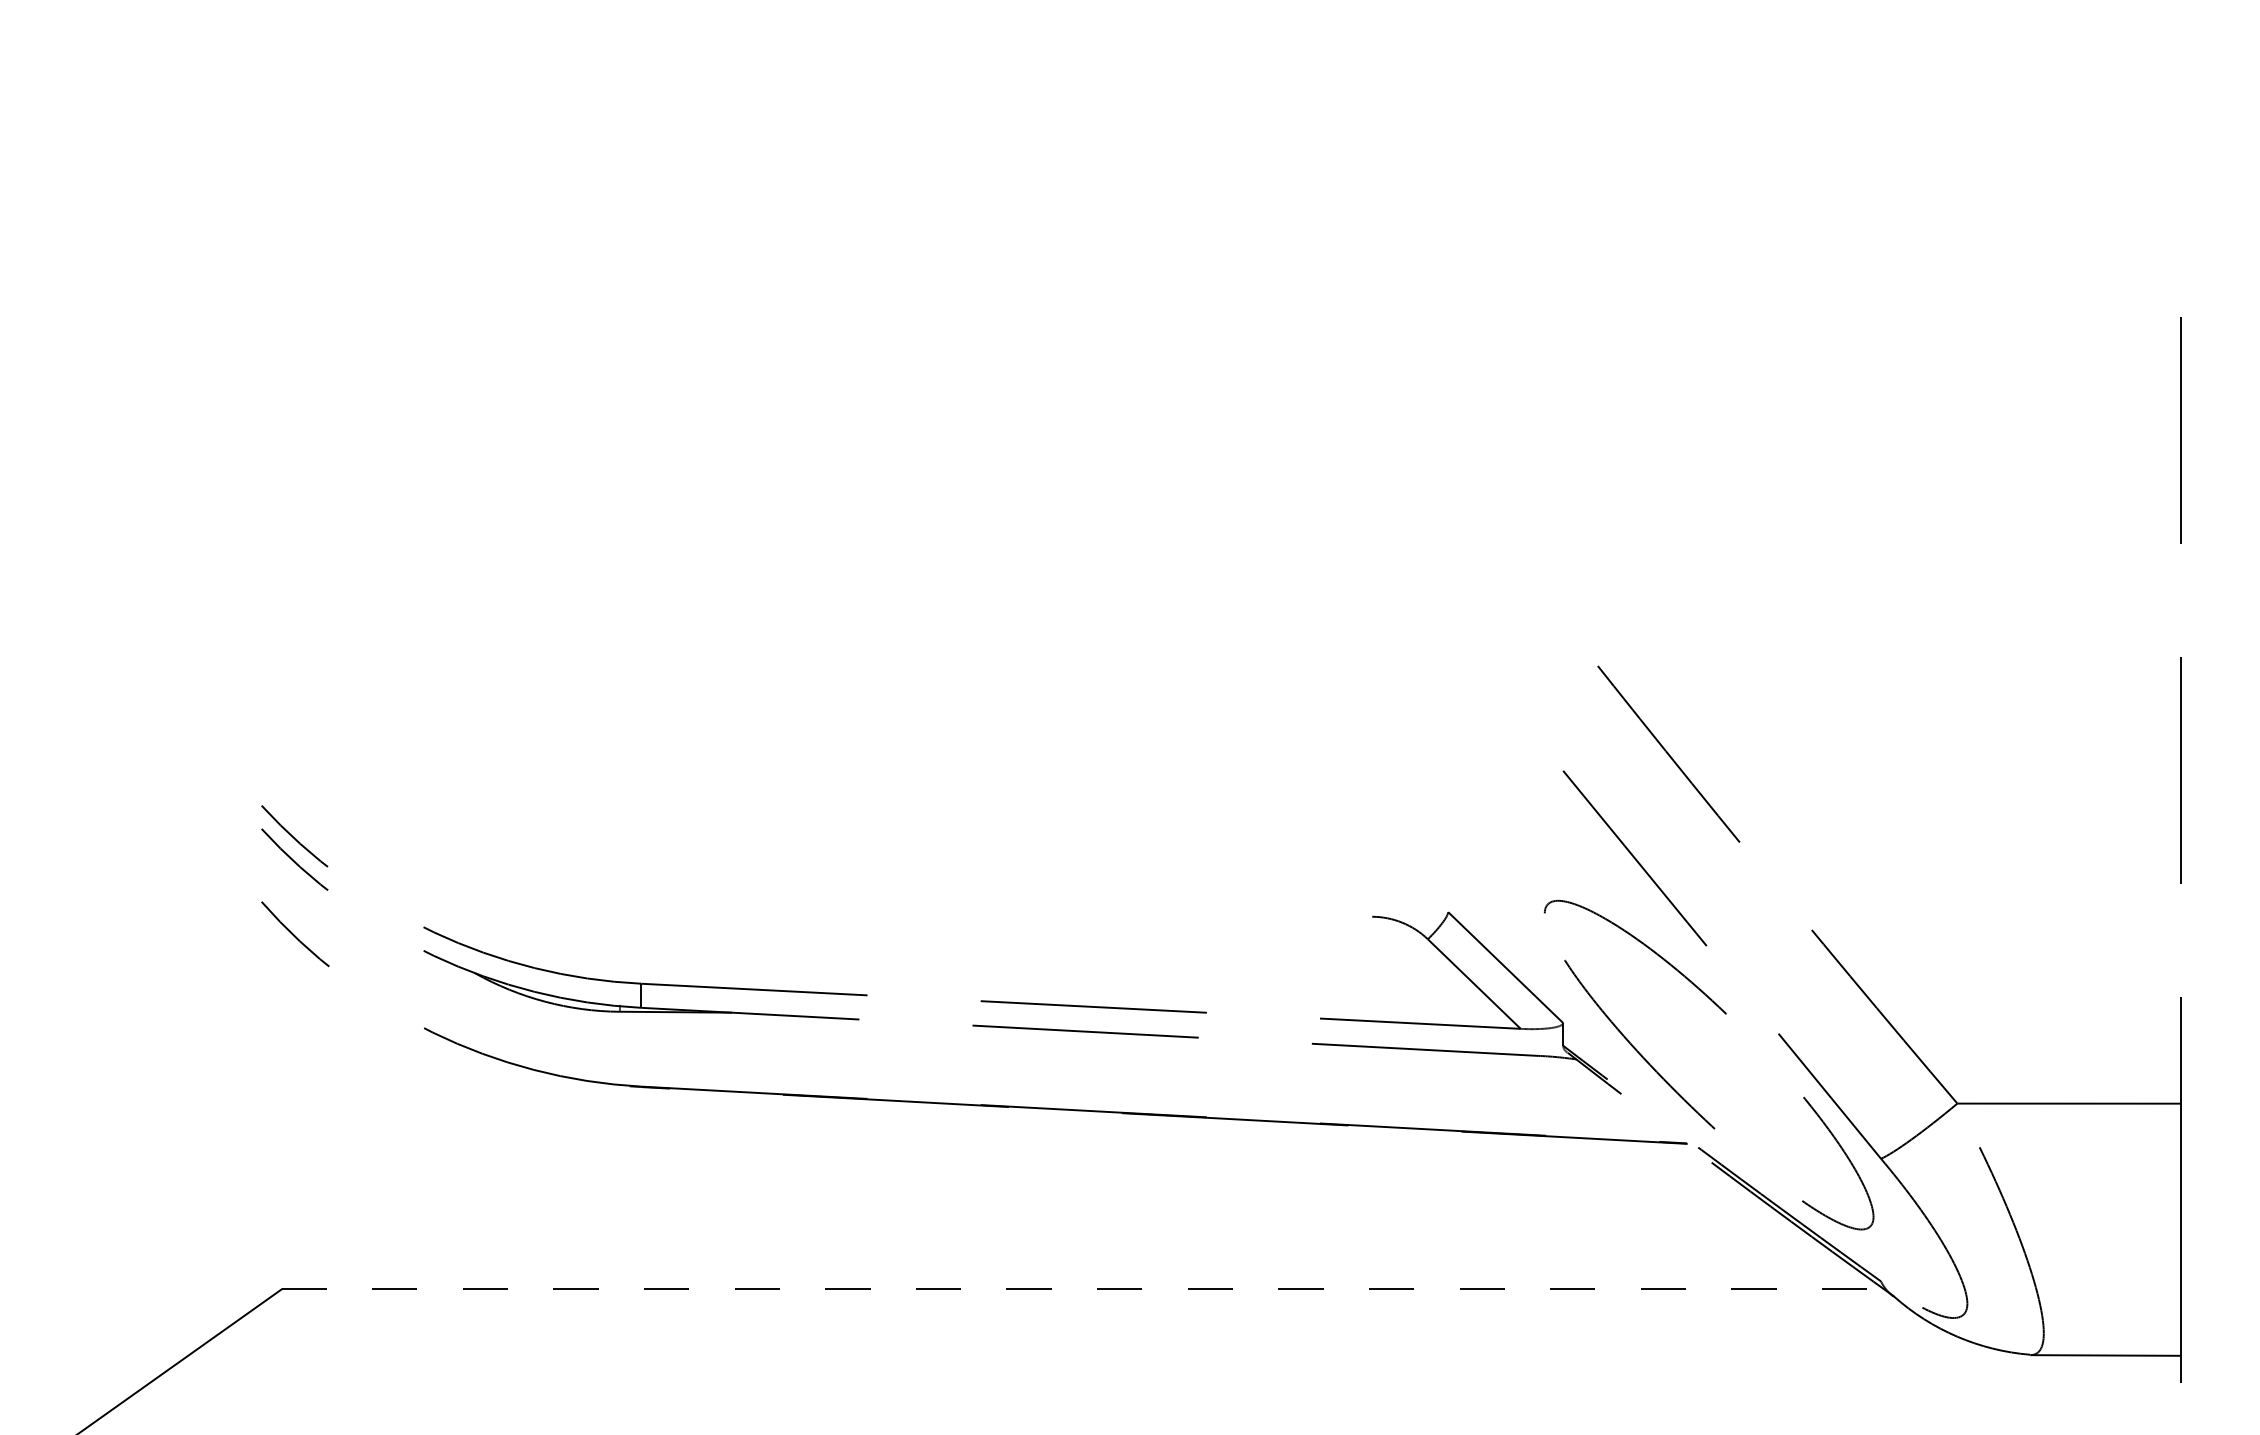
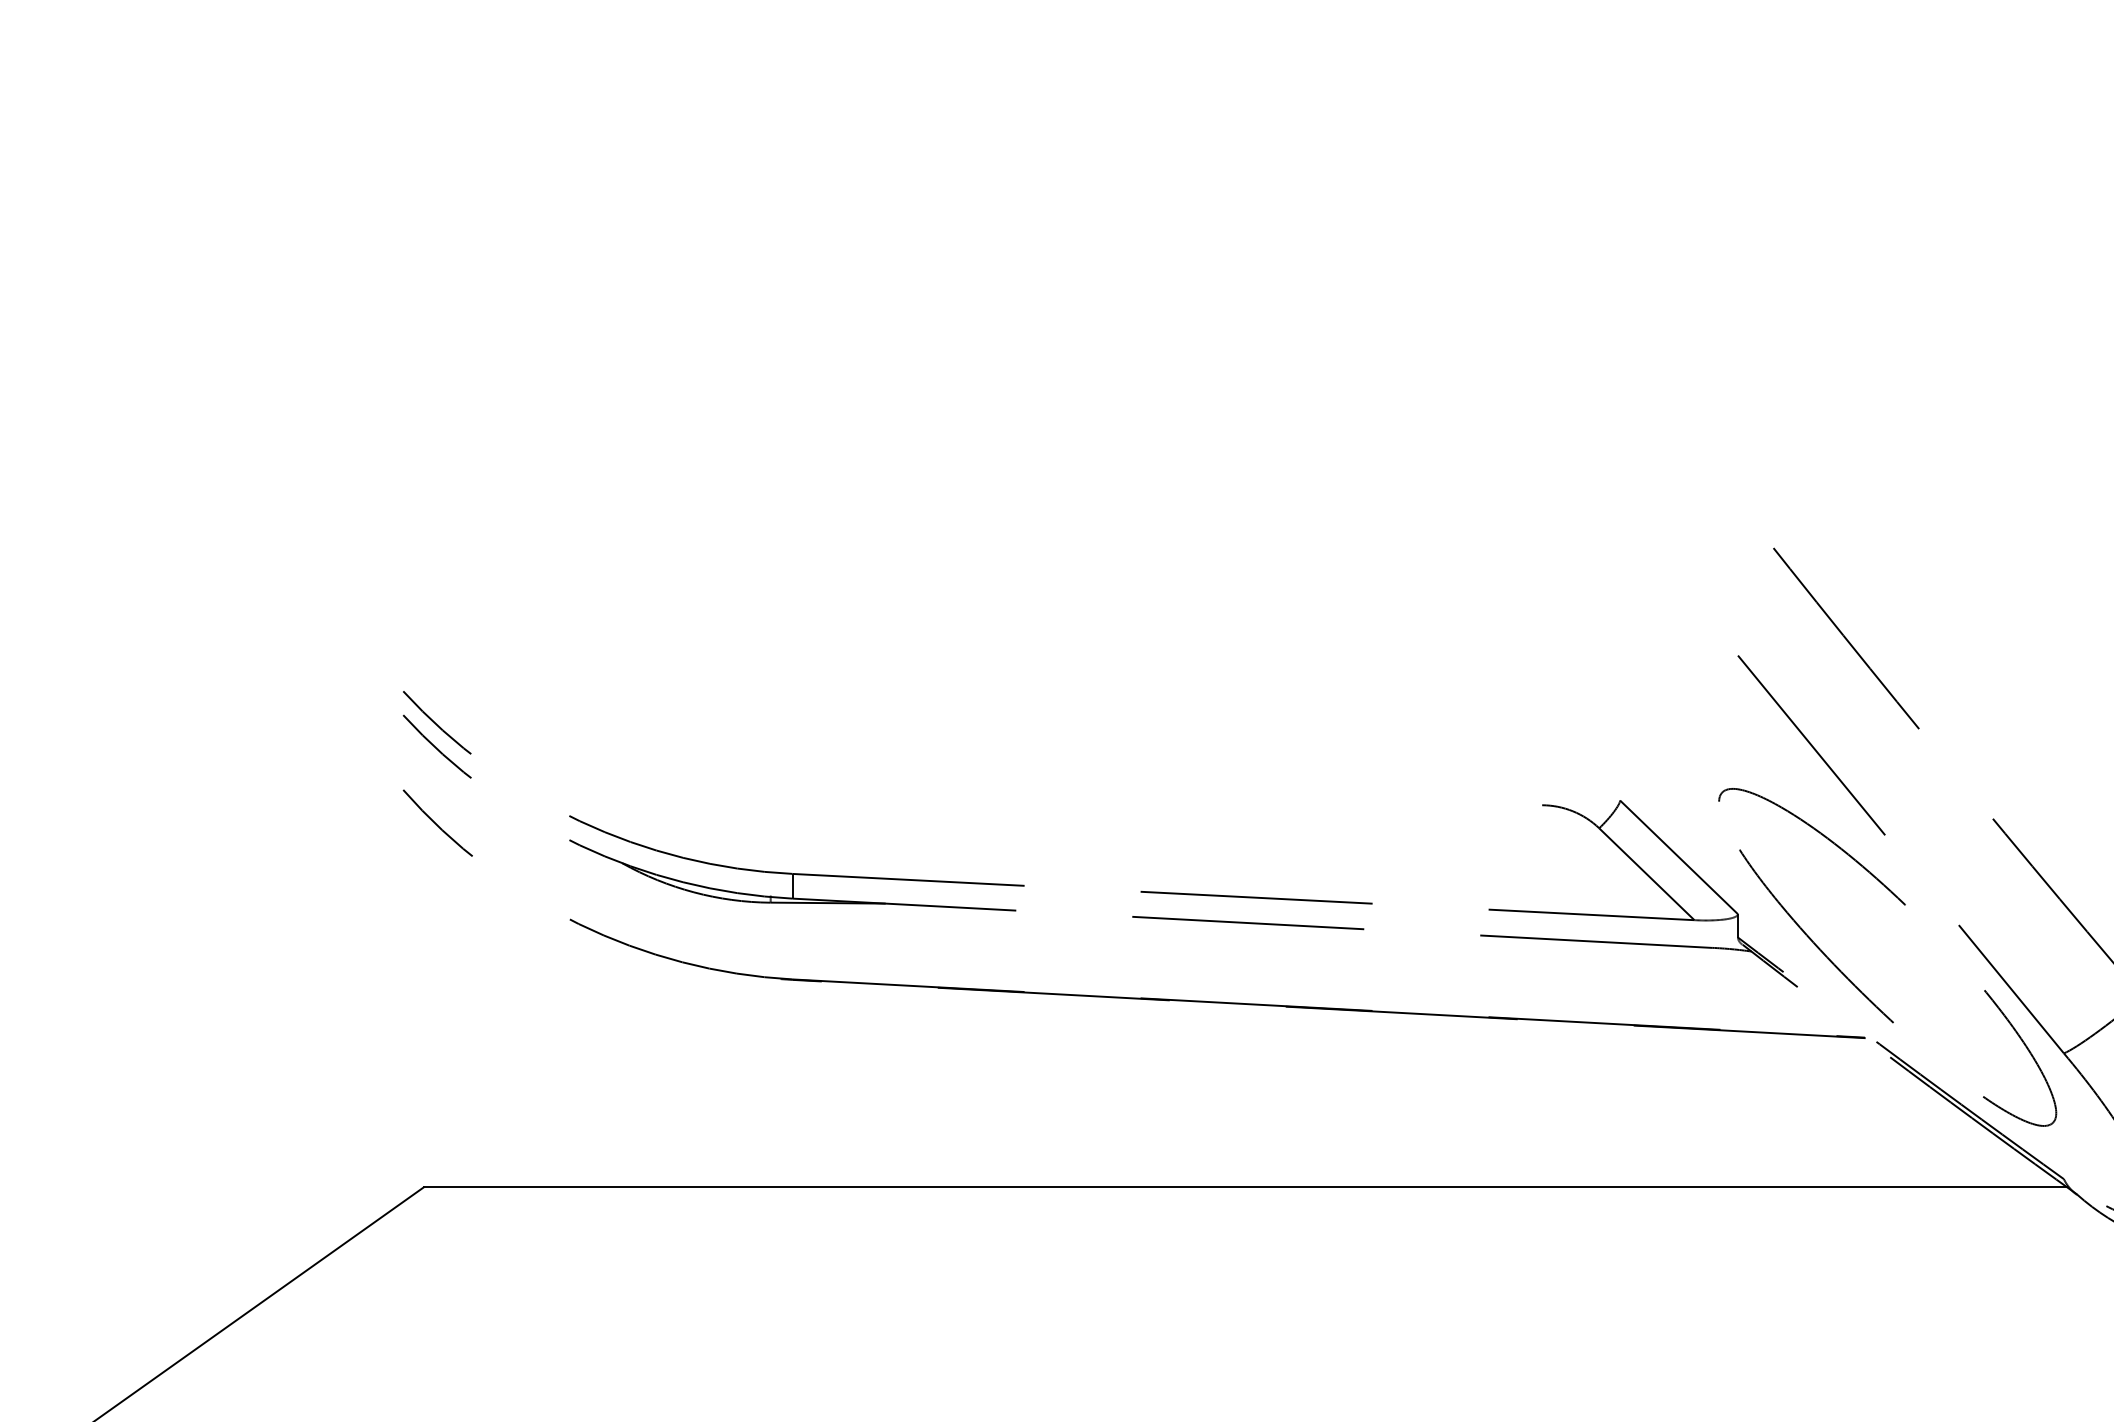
line: (1083, 1289) -> (1246, 1187), dashed -> solid

